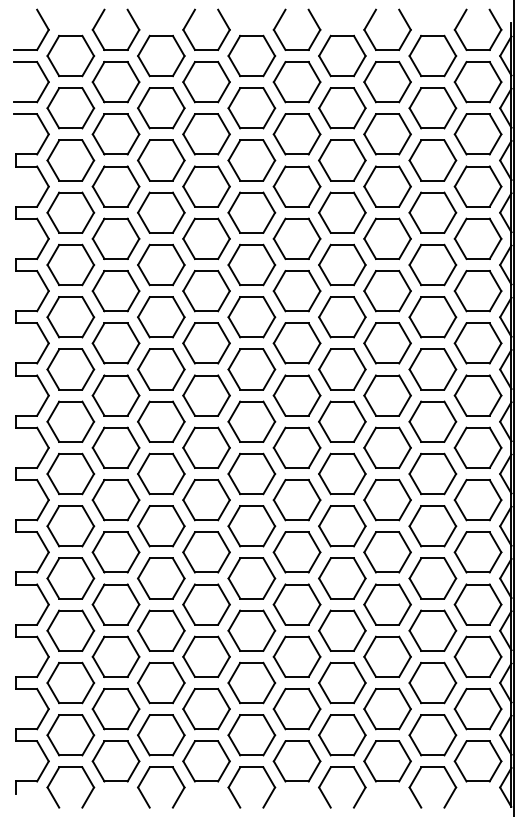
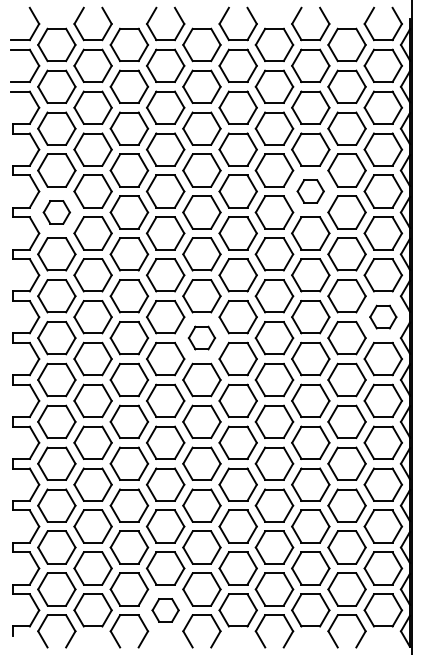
part: (387, 238) -> (310, 191), size x0.7
part: (70, 264) -> (56, 212), size x0.7
part: (477, 395) -> (382, 317), size x0.7
part: (251, 421) -> (201, 337), size x0.7
part: (206, 761) -> (165, 610), size x0.7

